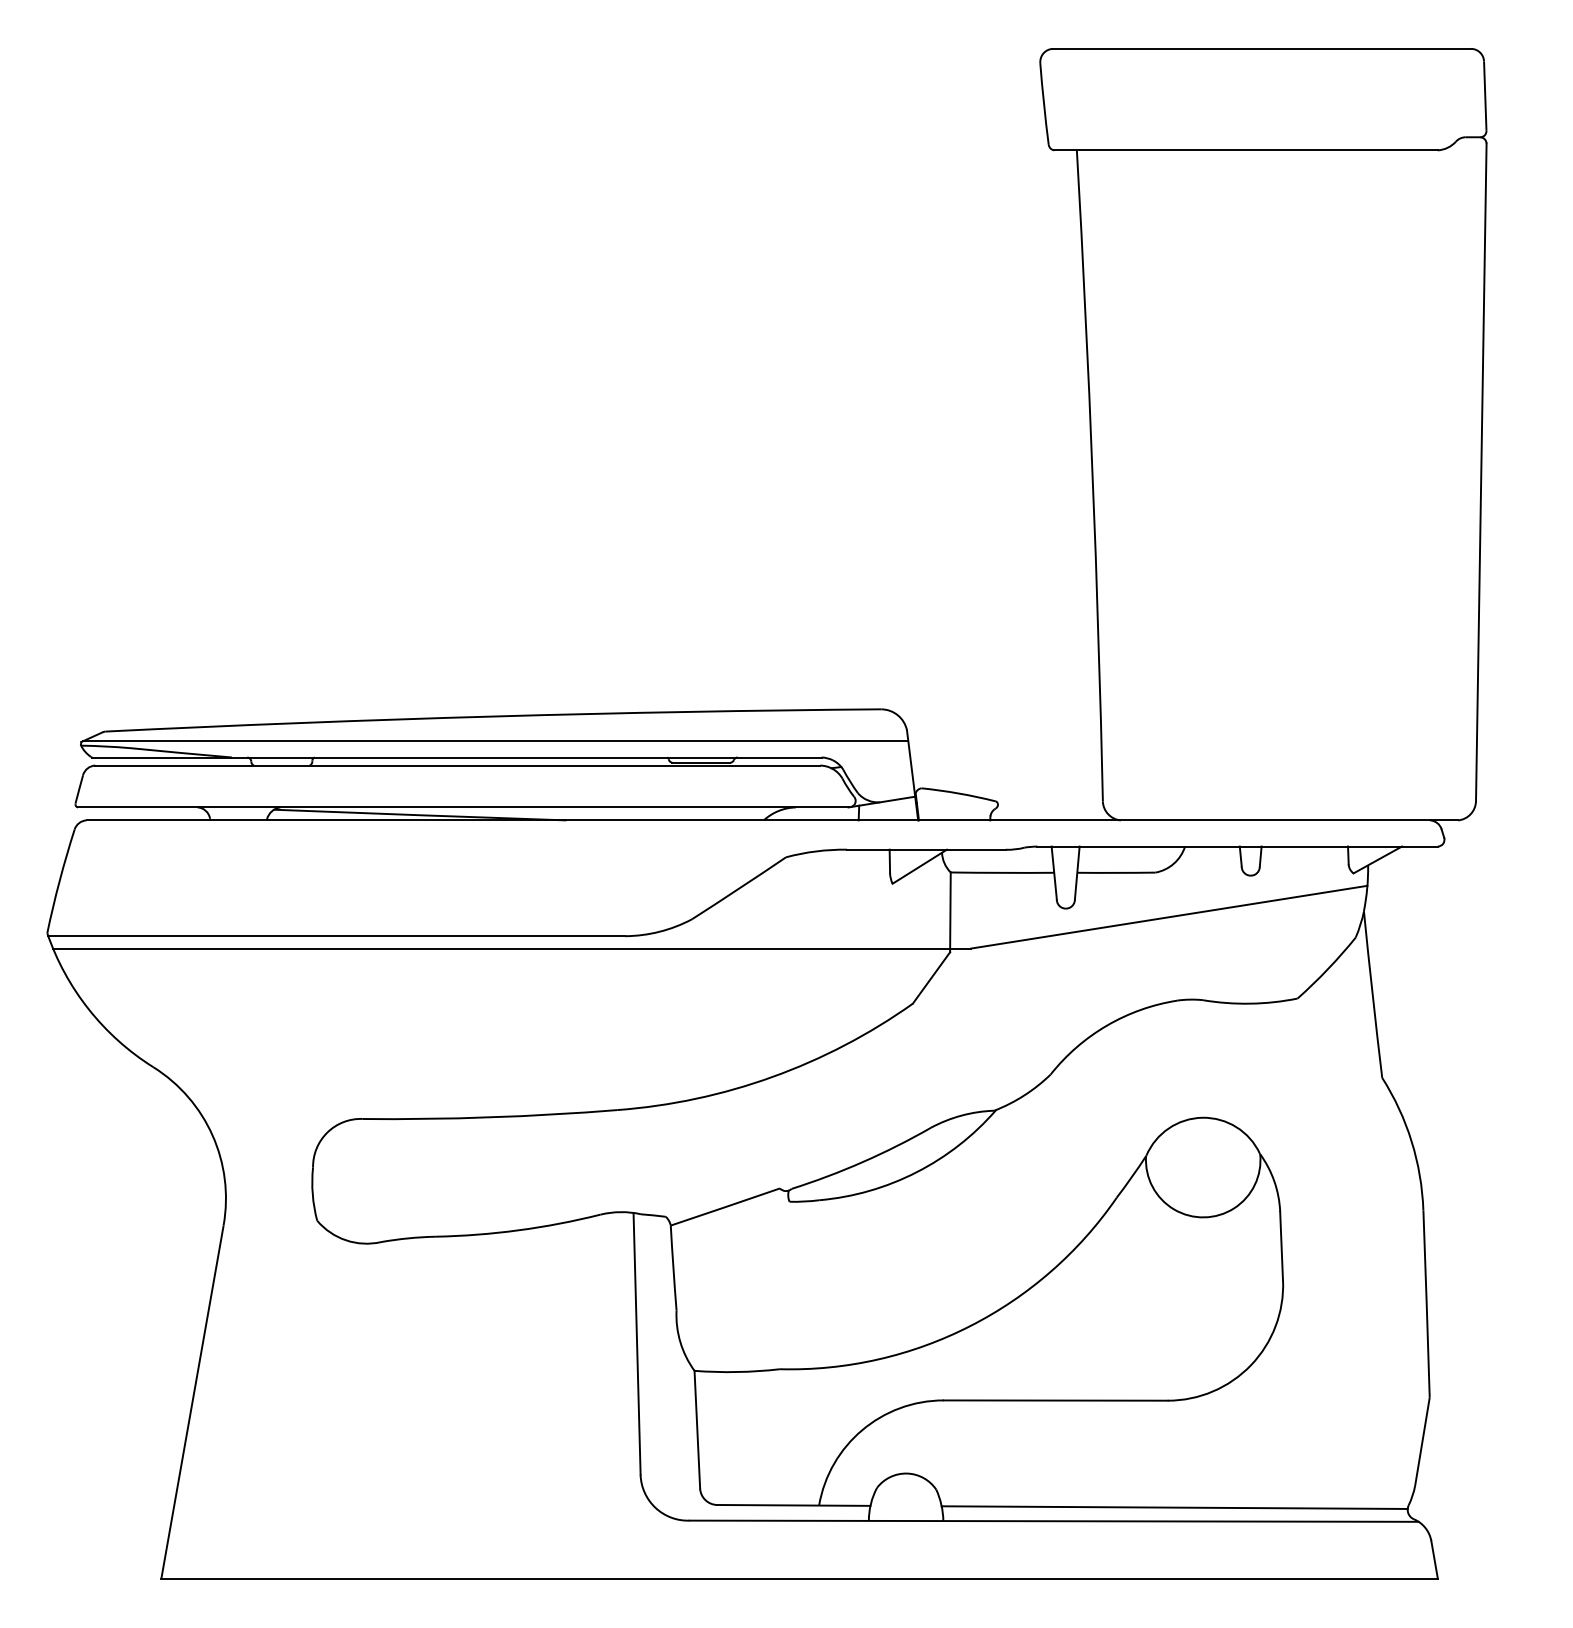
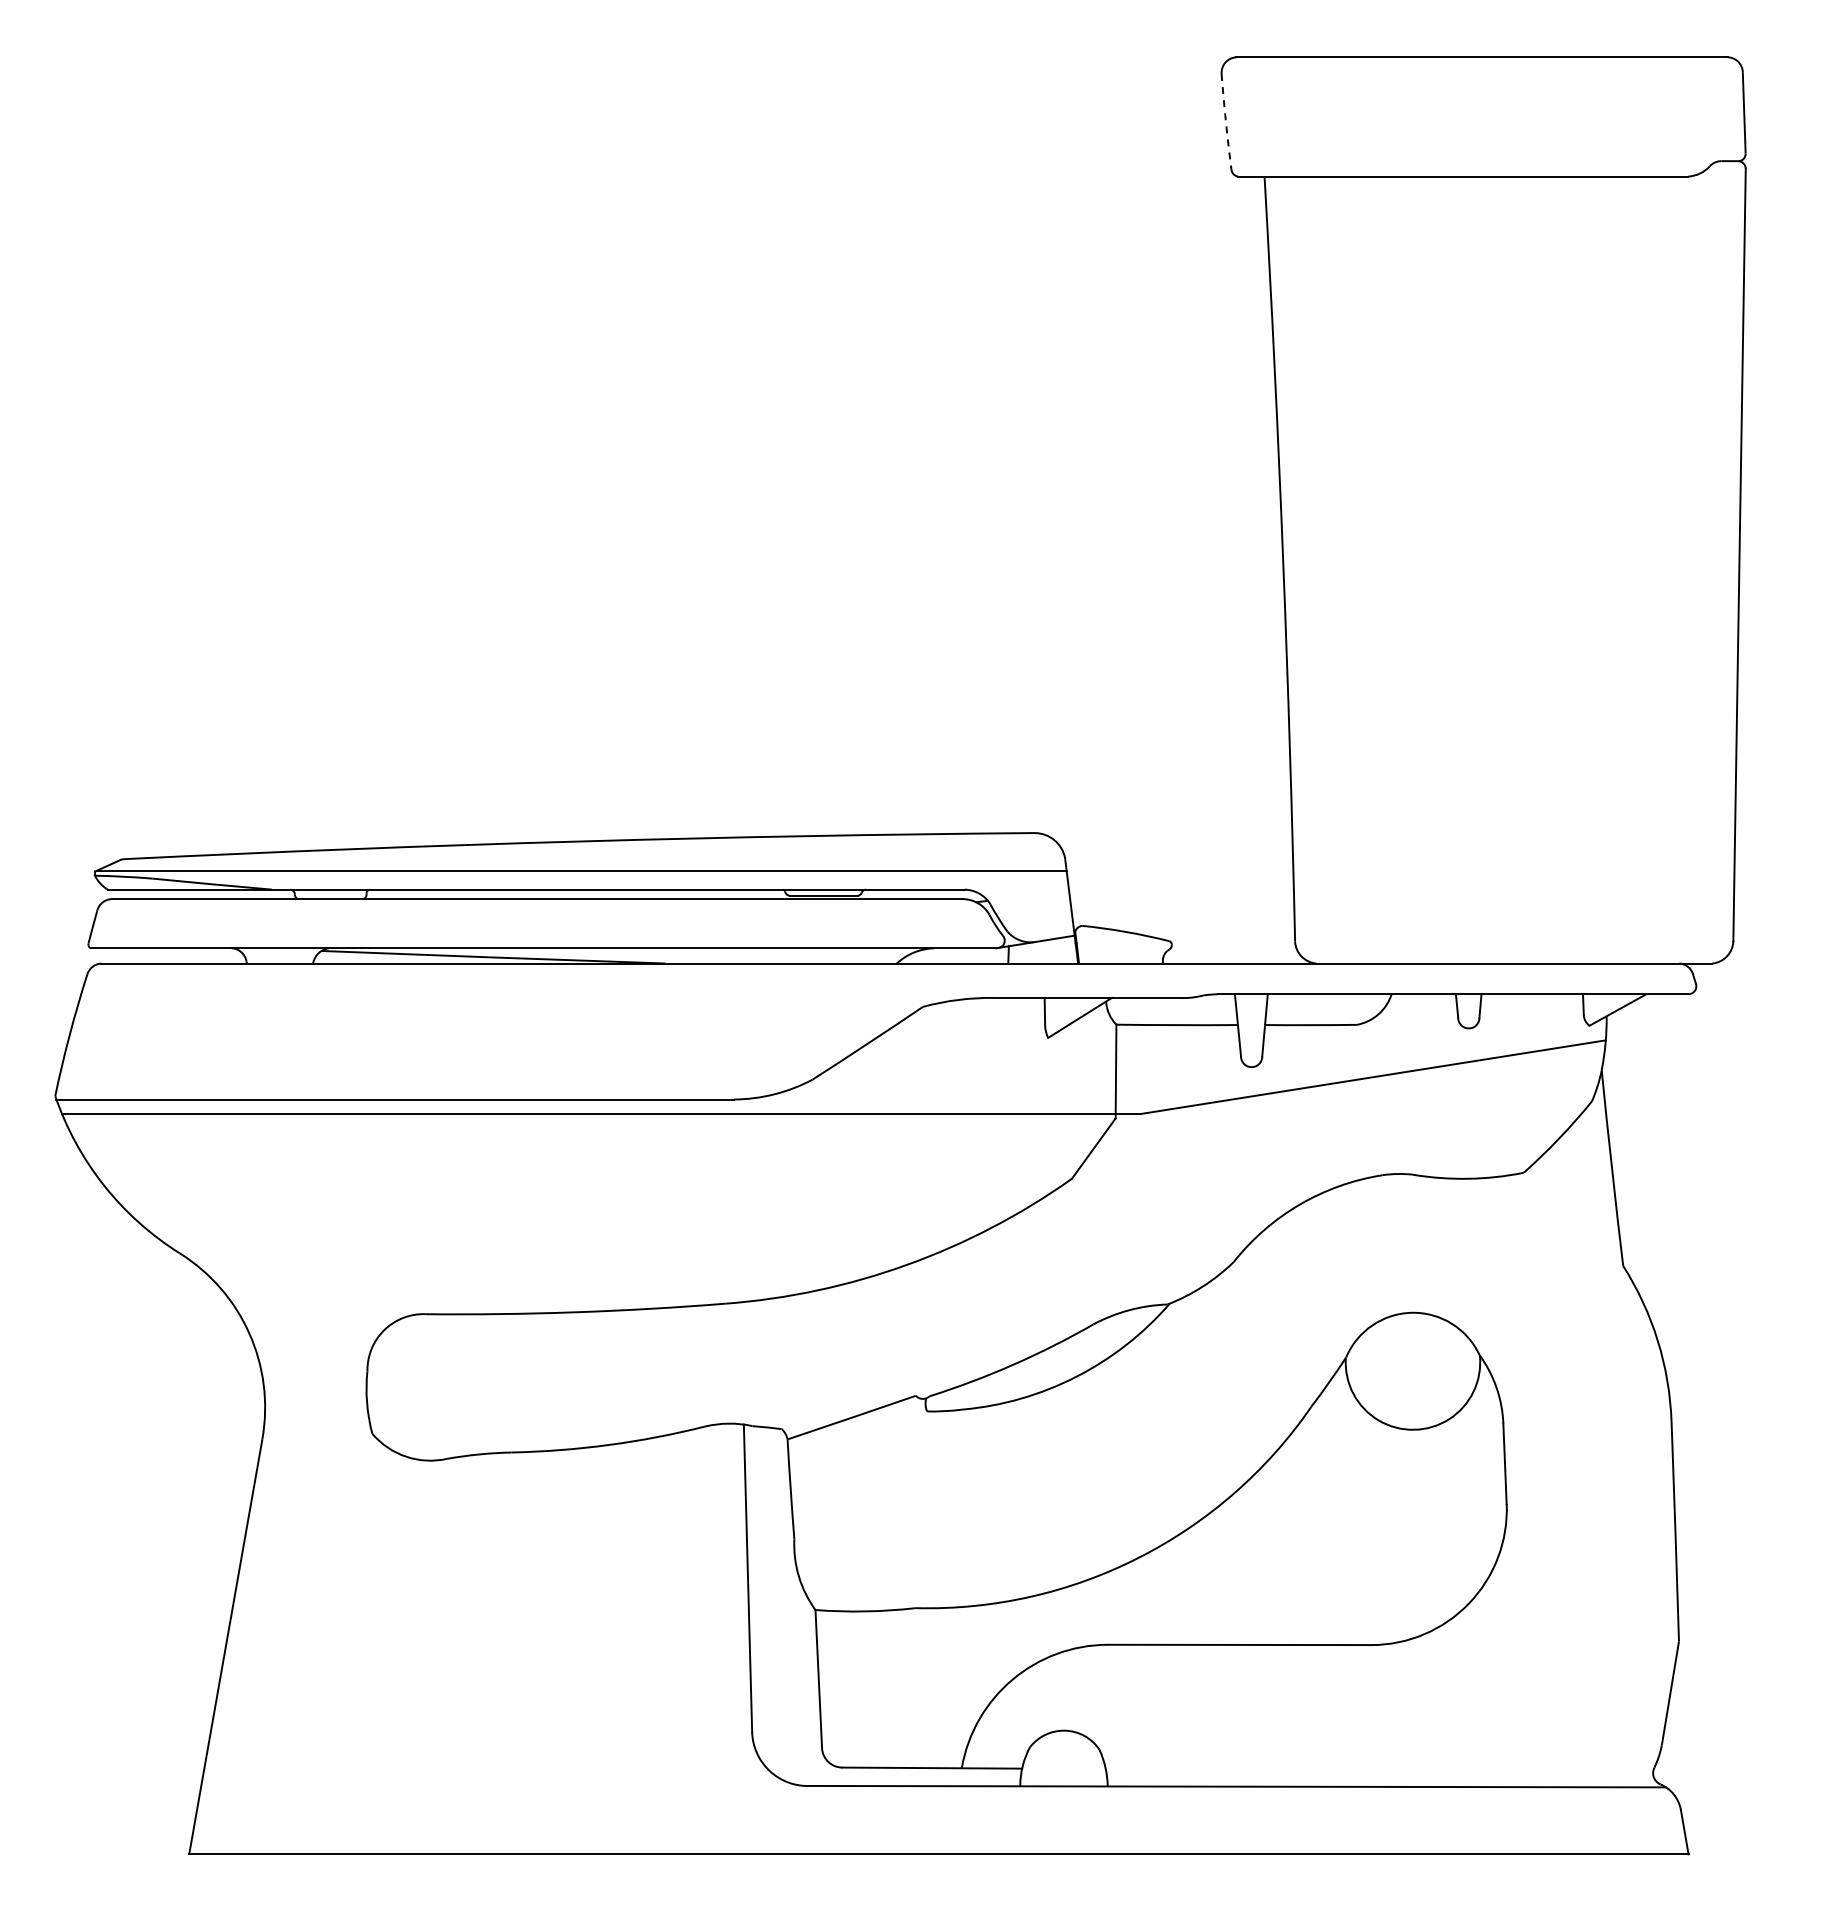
arc: (1043, 104) -> (1225, 122), solid -> dashed
line: (1174, 1507) -> (1379, 1770), removed

